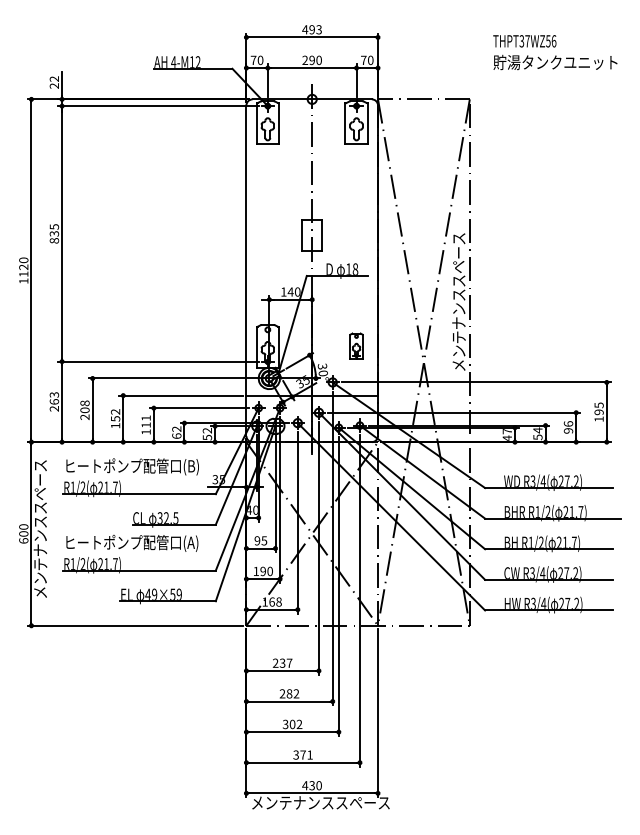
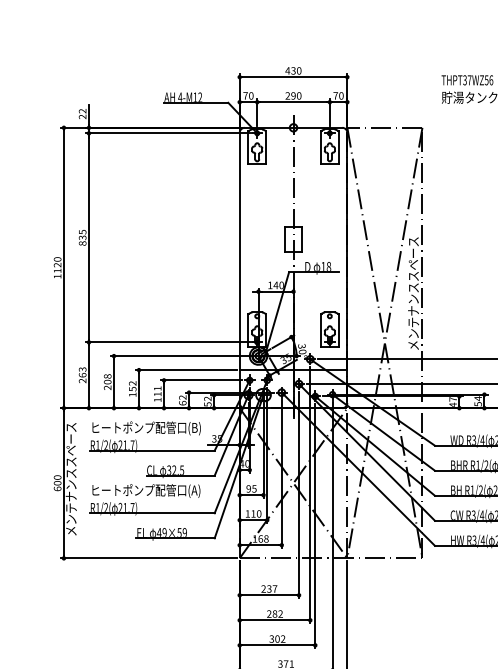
text: (315, 29) -> (296, 70), 493 -> 430
part: (356, 346) -> (329, 329), size x1.67
text: (262, 571) -> (252, 513), 190 -> 110

